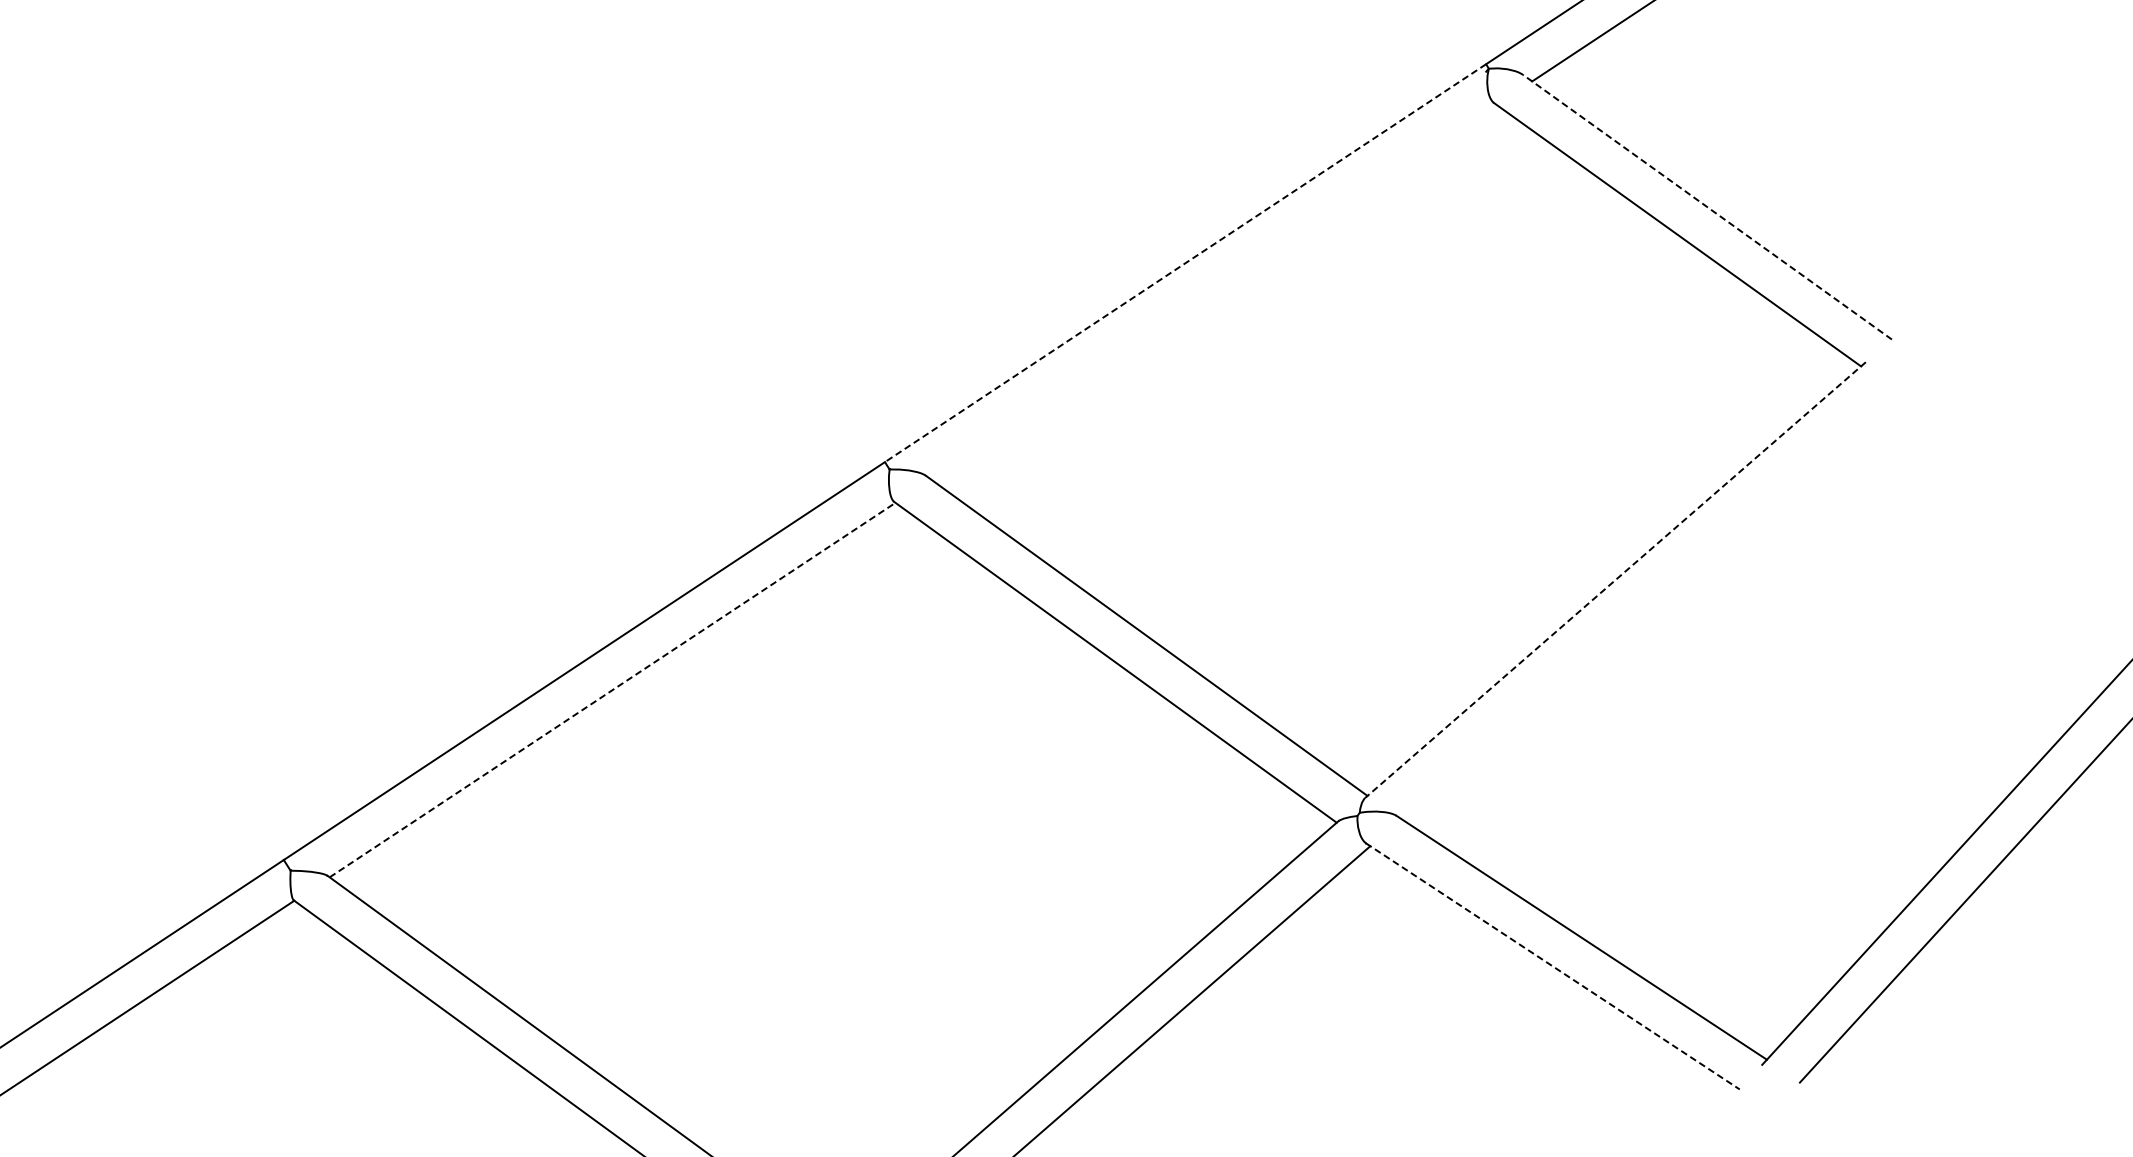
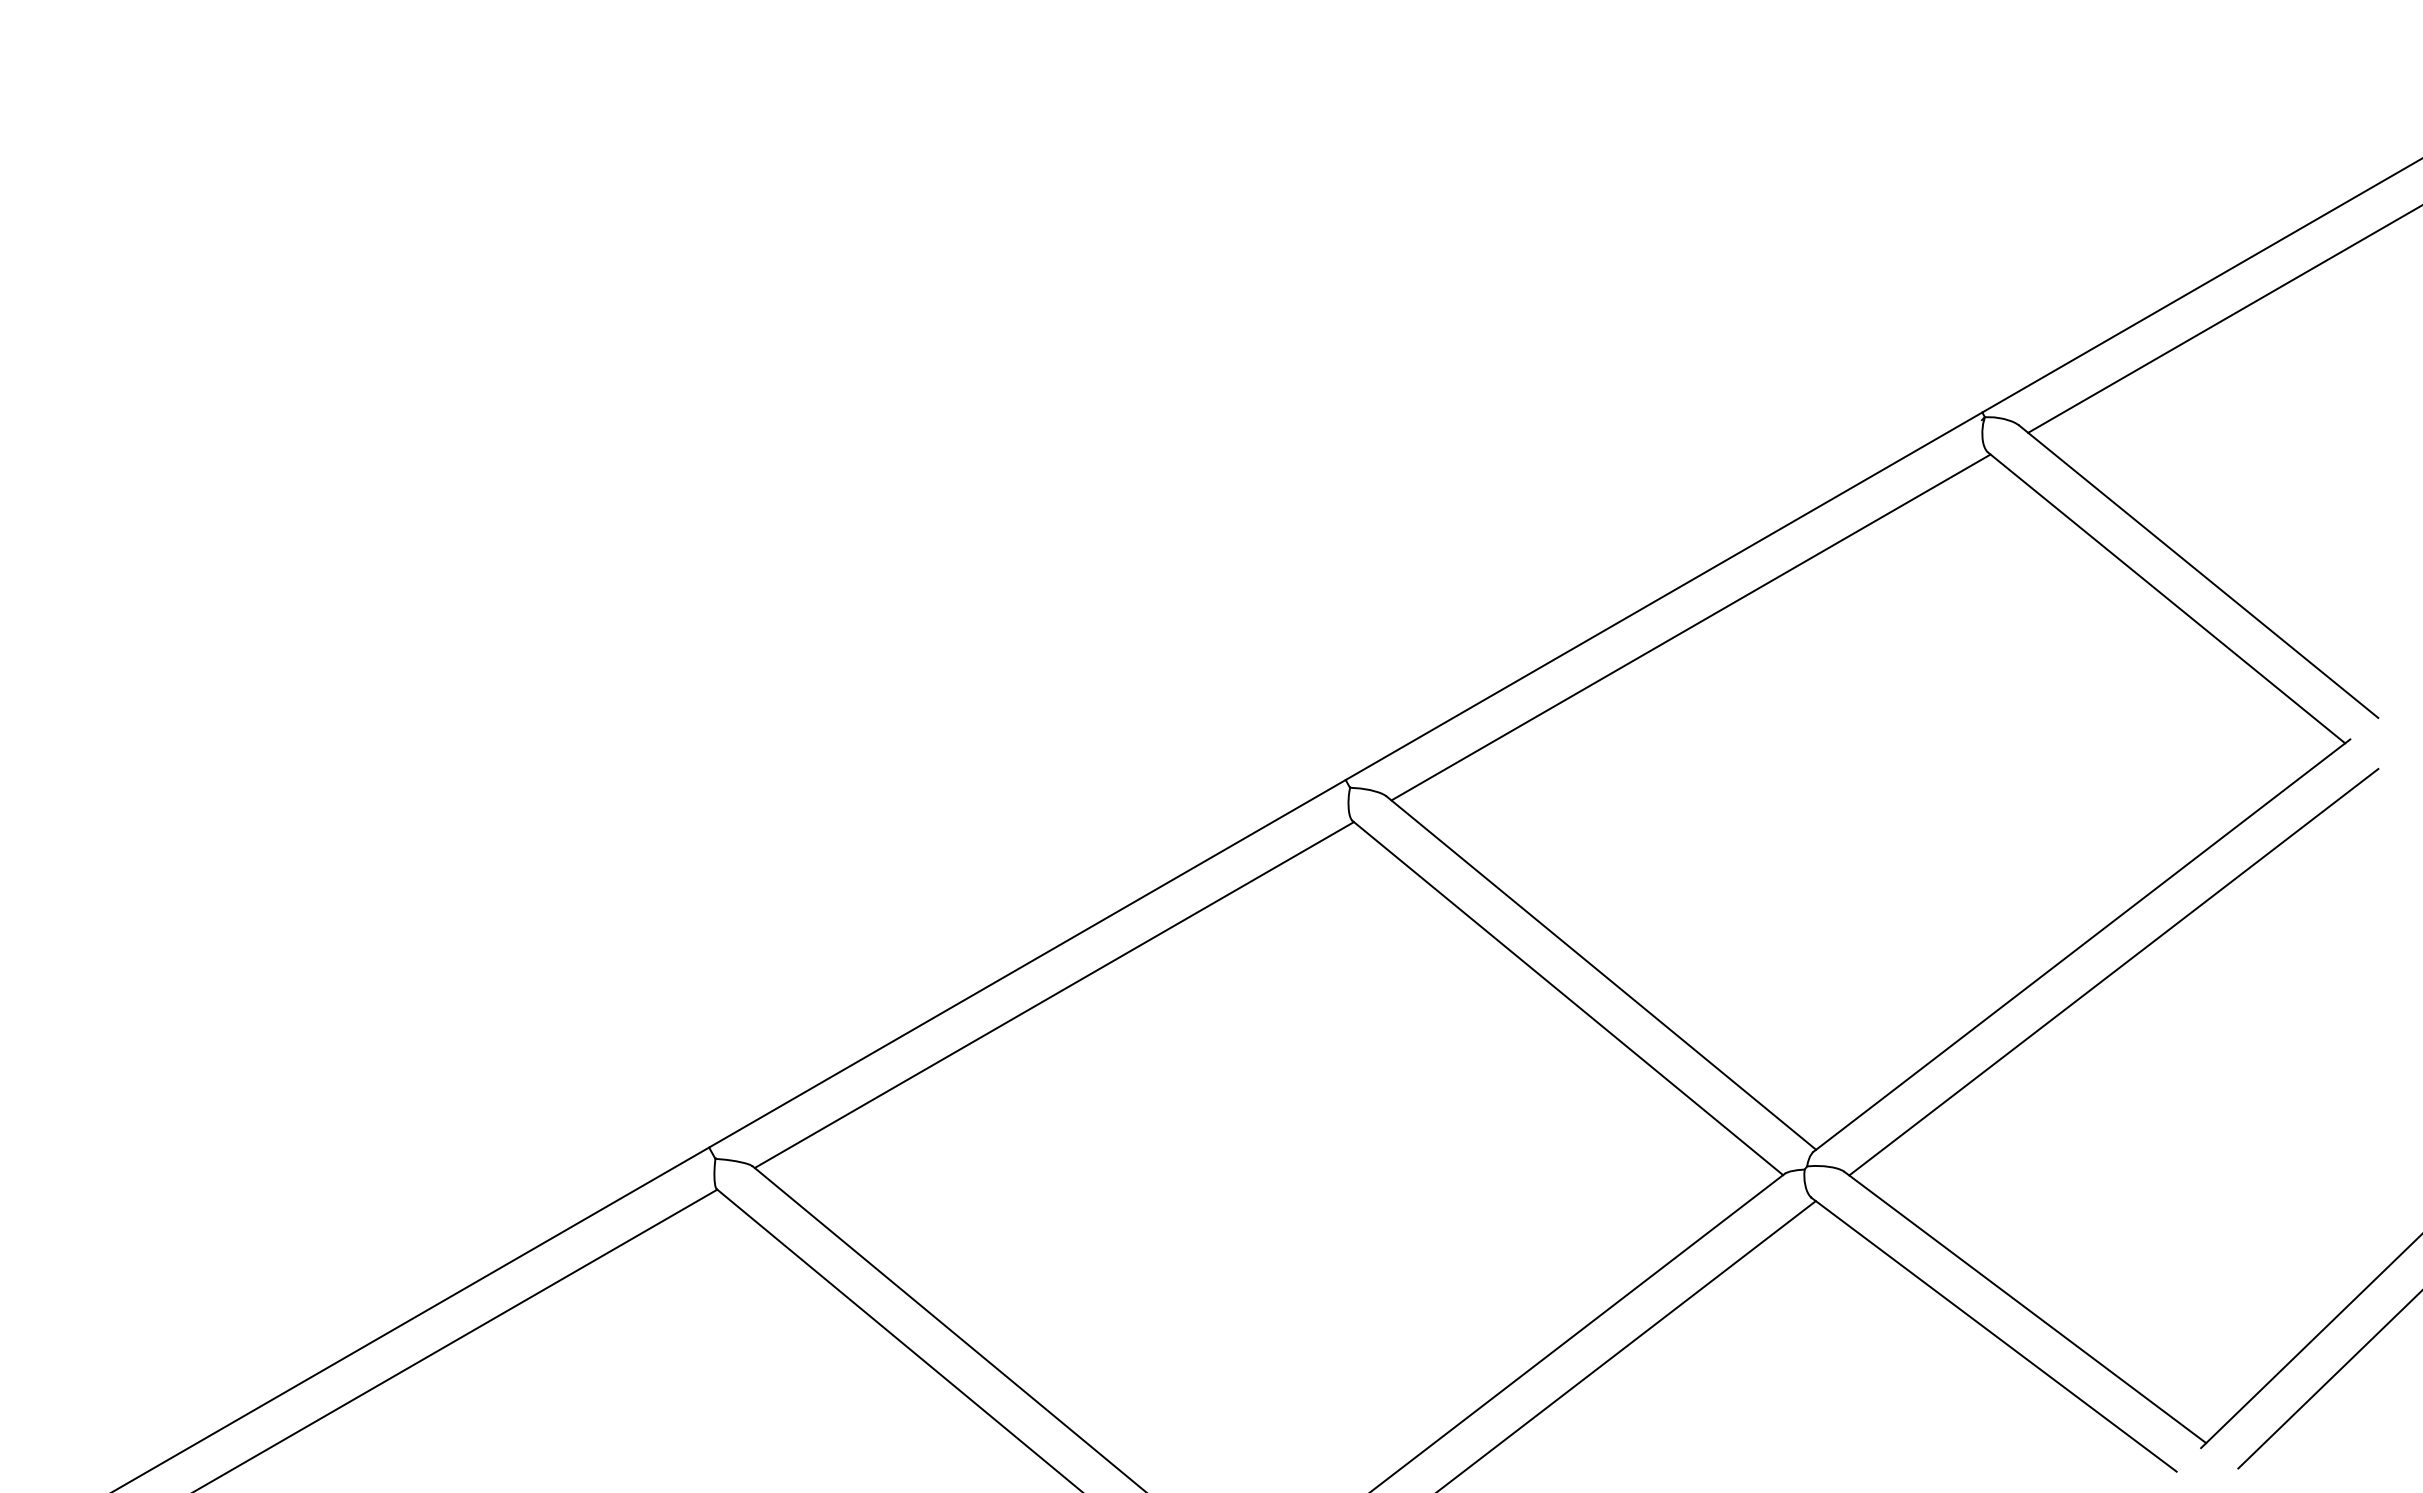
line: (1707, 206) -> (2198, 571), dashed -> solid
line: (1185, 263) -> (1664, 596), dashed -> solid
line: (1213, 292) -> (1690, 627), added
line: (1615, 580) -> (2081, 945), dashed -> solid
line: (1647, 603) -> (2113, 971), added
line: (612, 690) -> (1054, 995), dashed -> solid
line: (1553, 967) -> (1994, 1335), dashed -> solid

